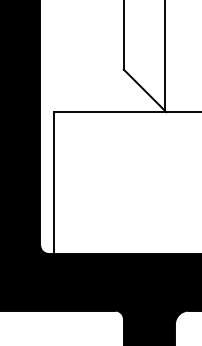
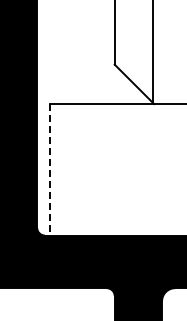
line: (54, 182) -> (50, 169), solid -> dashed

